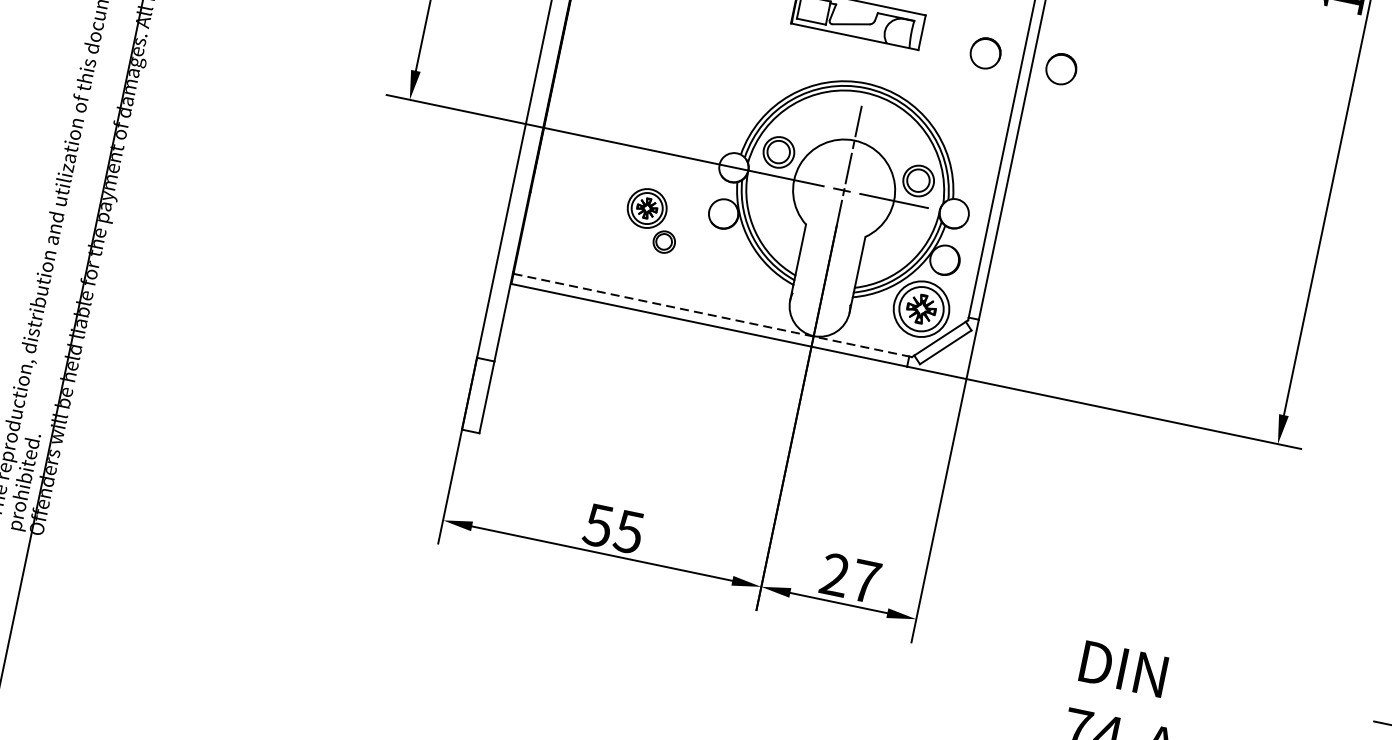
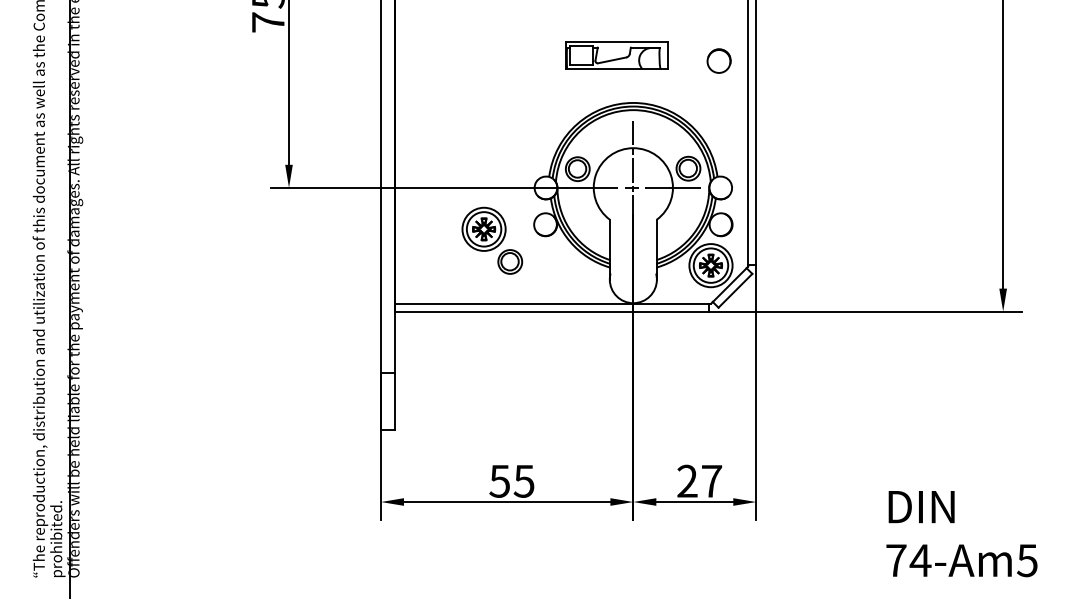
part: (1060, 68) -> (778, 60), removed
part: (652, 219) -> (492, 240), size x1.43
line: (711, 315) -> (552, 303), dashed -> solid

